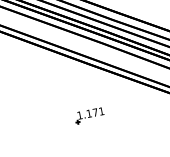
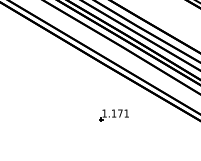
part: (89, 115) -> (113, 115), moved

